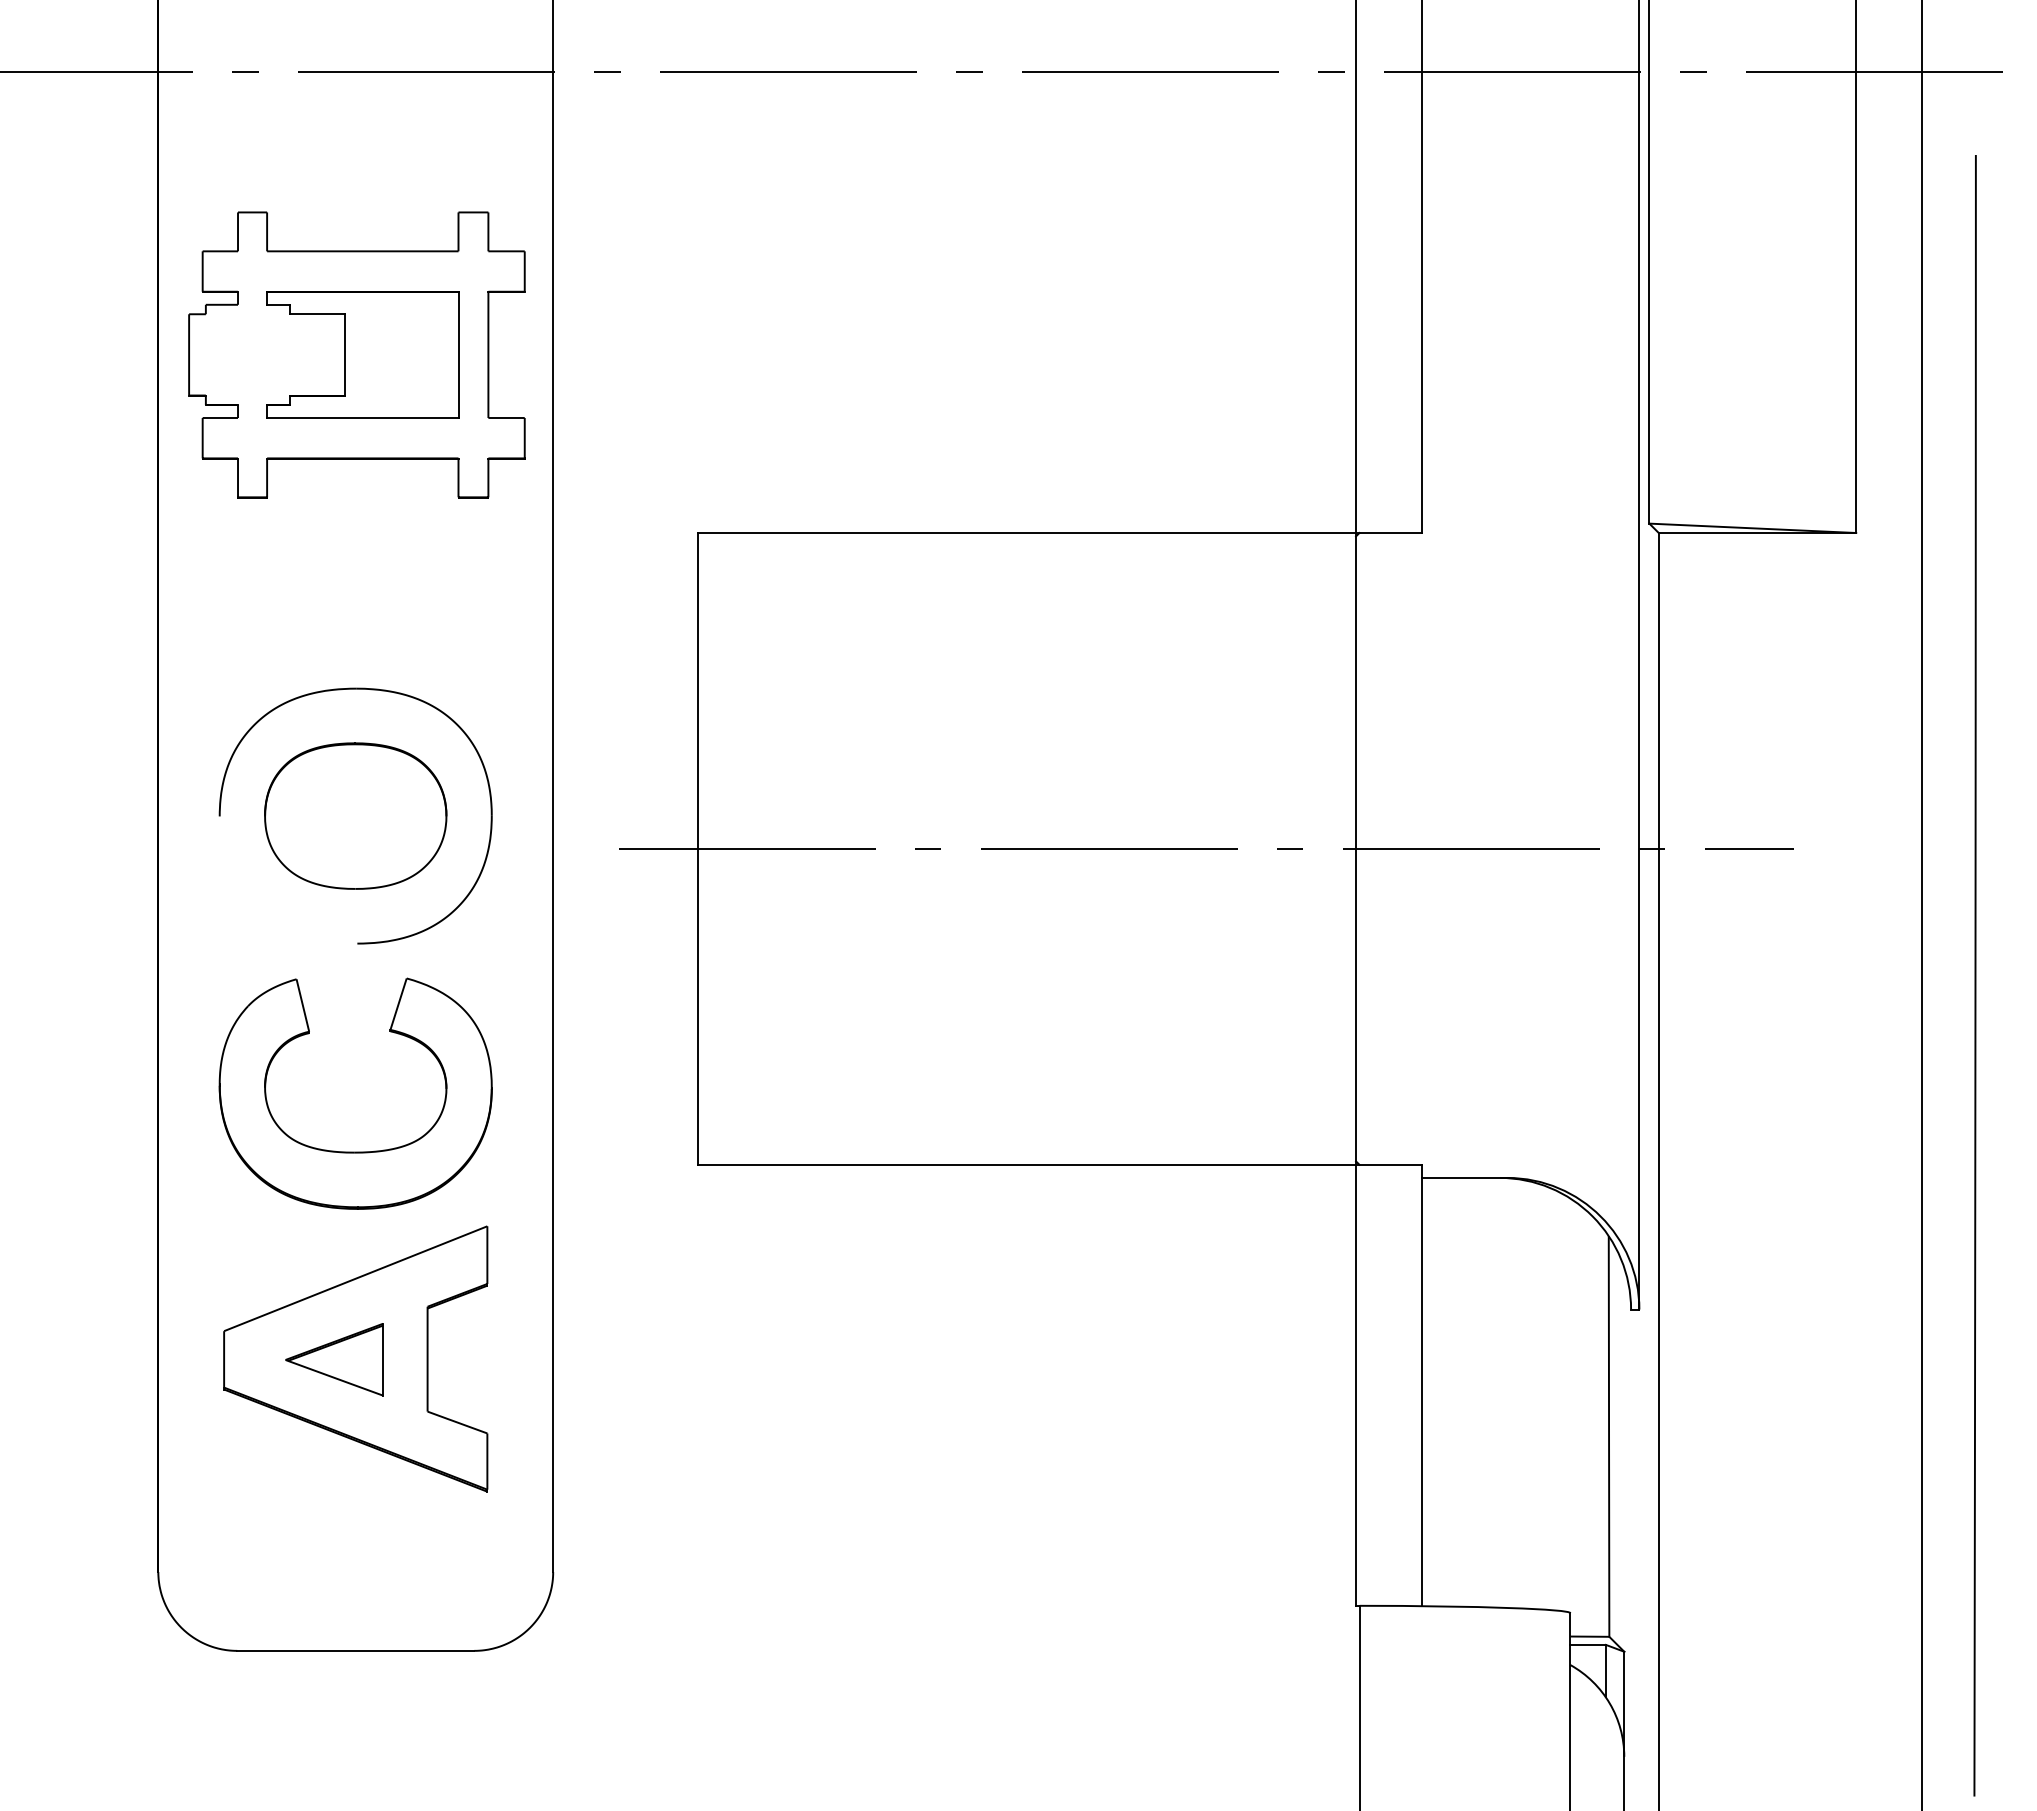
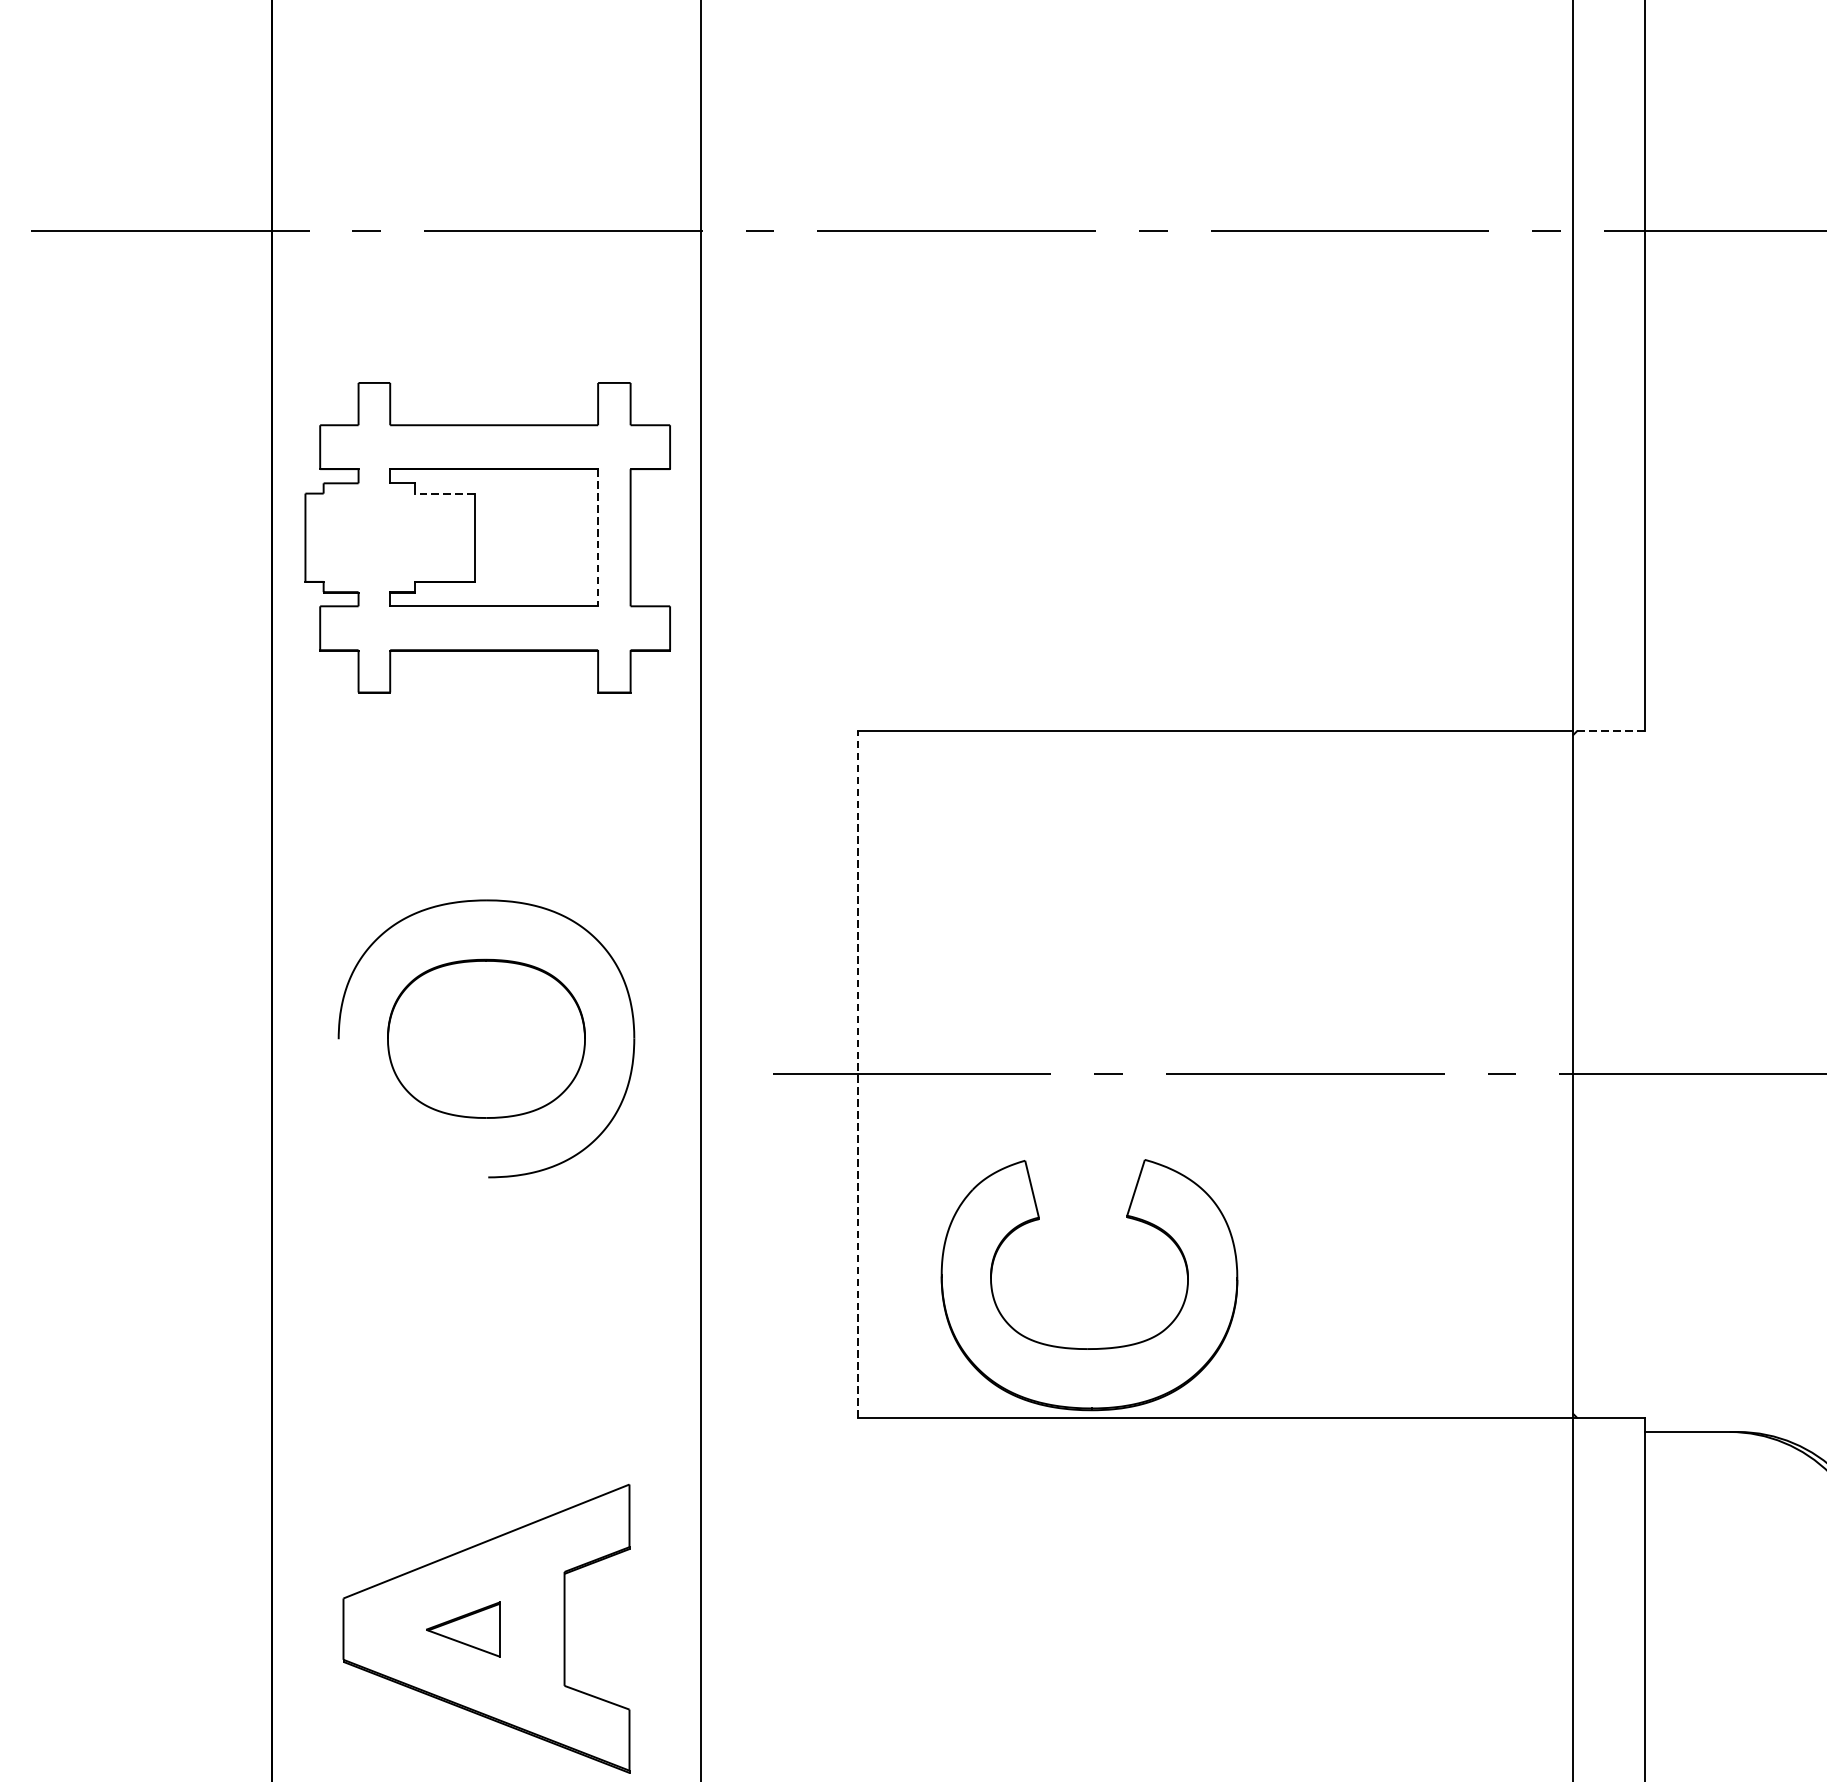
line: (317, 314) -> (444, 493), solid -> dashed
line: (458, 355) -> (598, 538), solid -> dashed
line: (1388, 533) -> (1608, 731), solid -> dashed
line: (697, 848) -> (857, 1074), solid -> dashed
part: (355, 1151) -> (1089, 1347), moved
part: (334, 1359) -> (463, 1629), size x0.7

